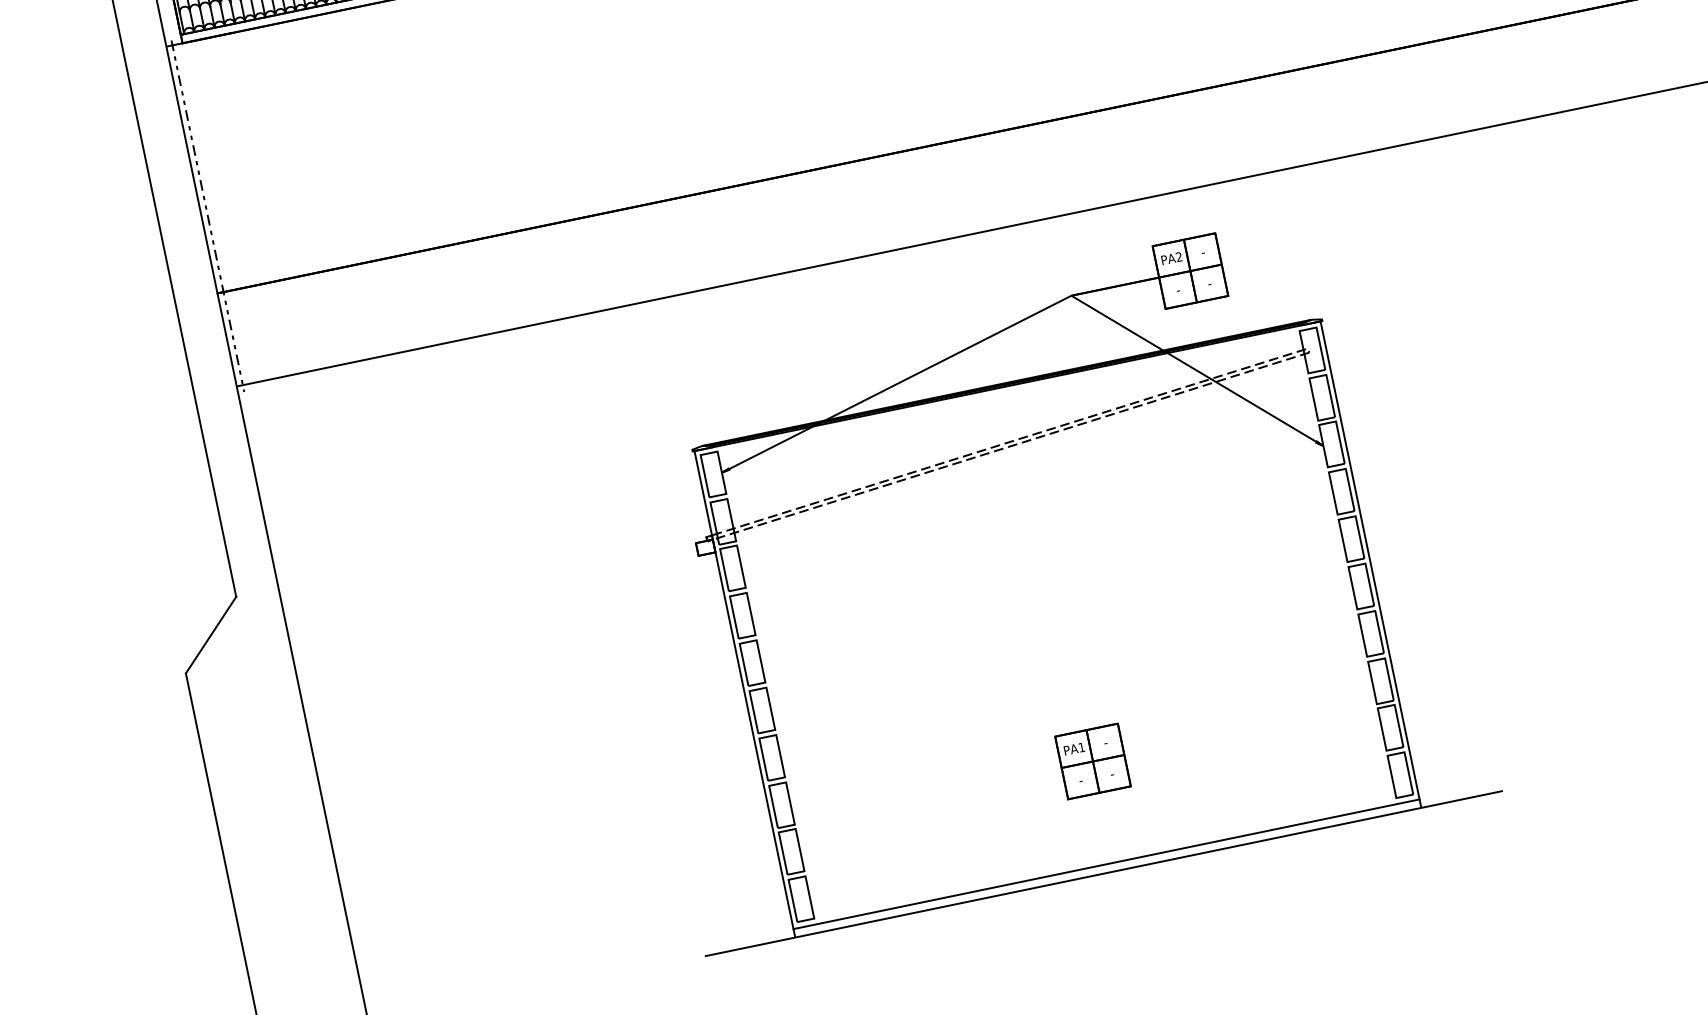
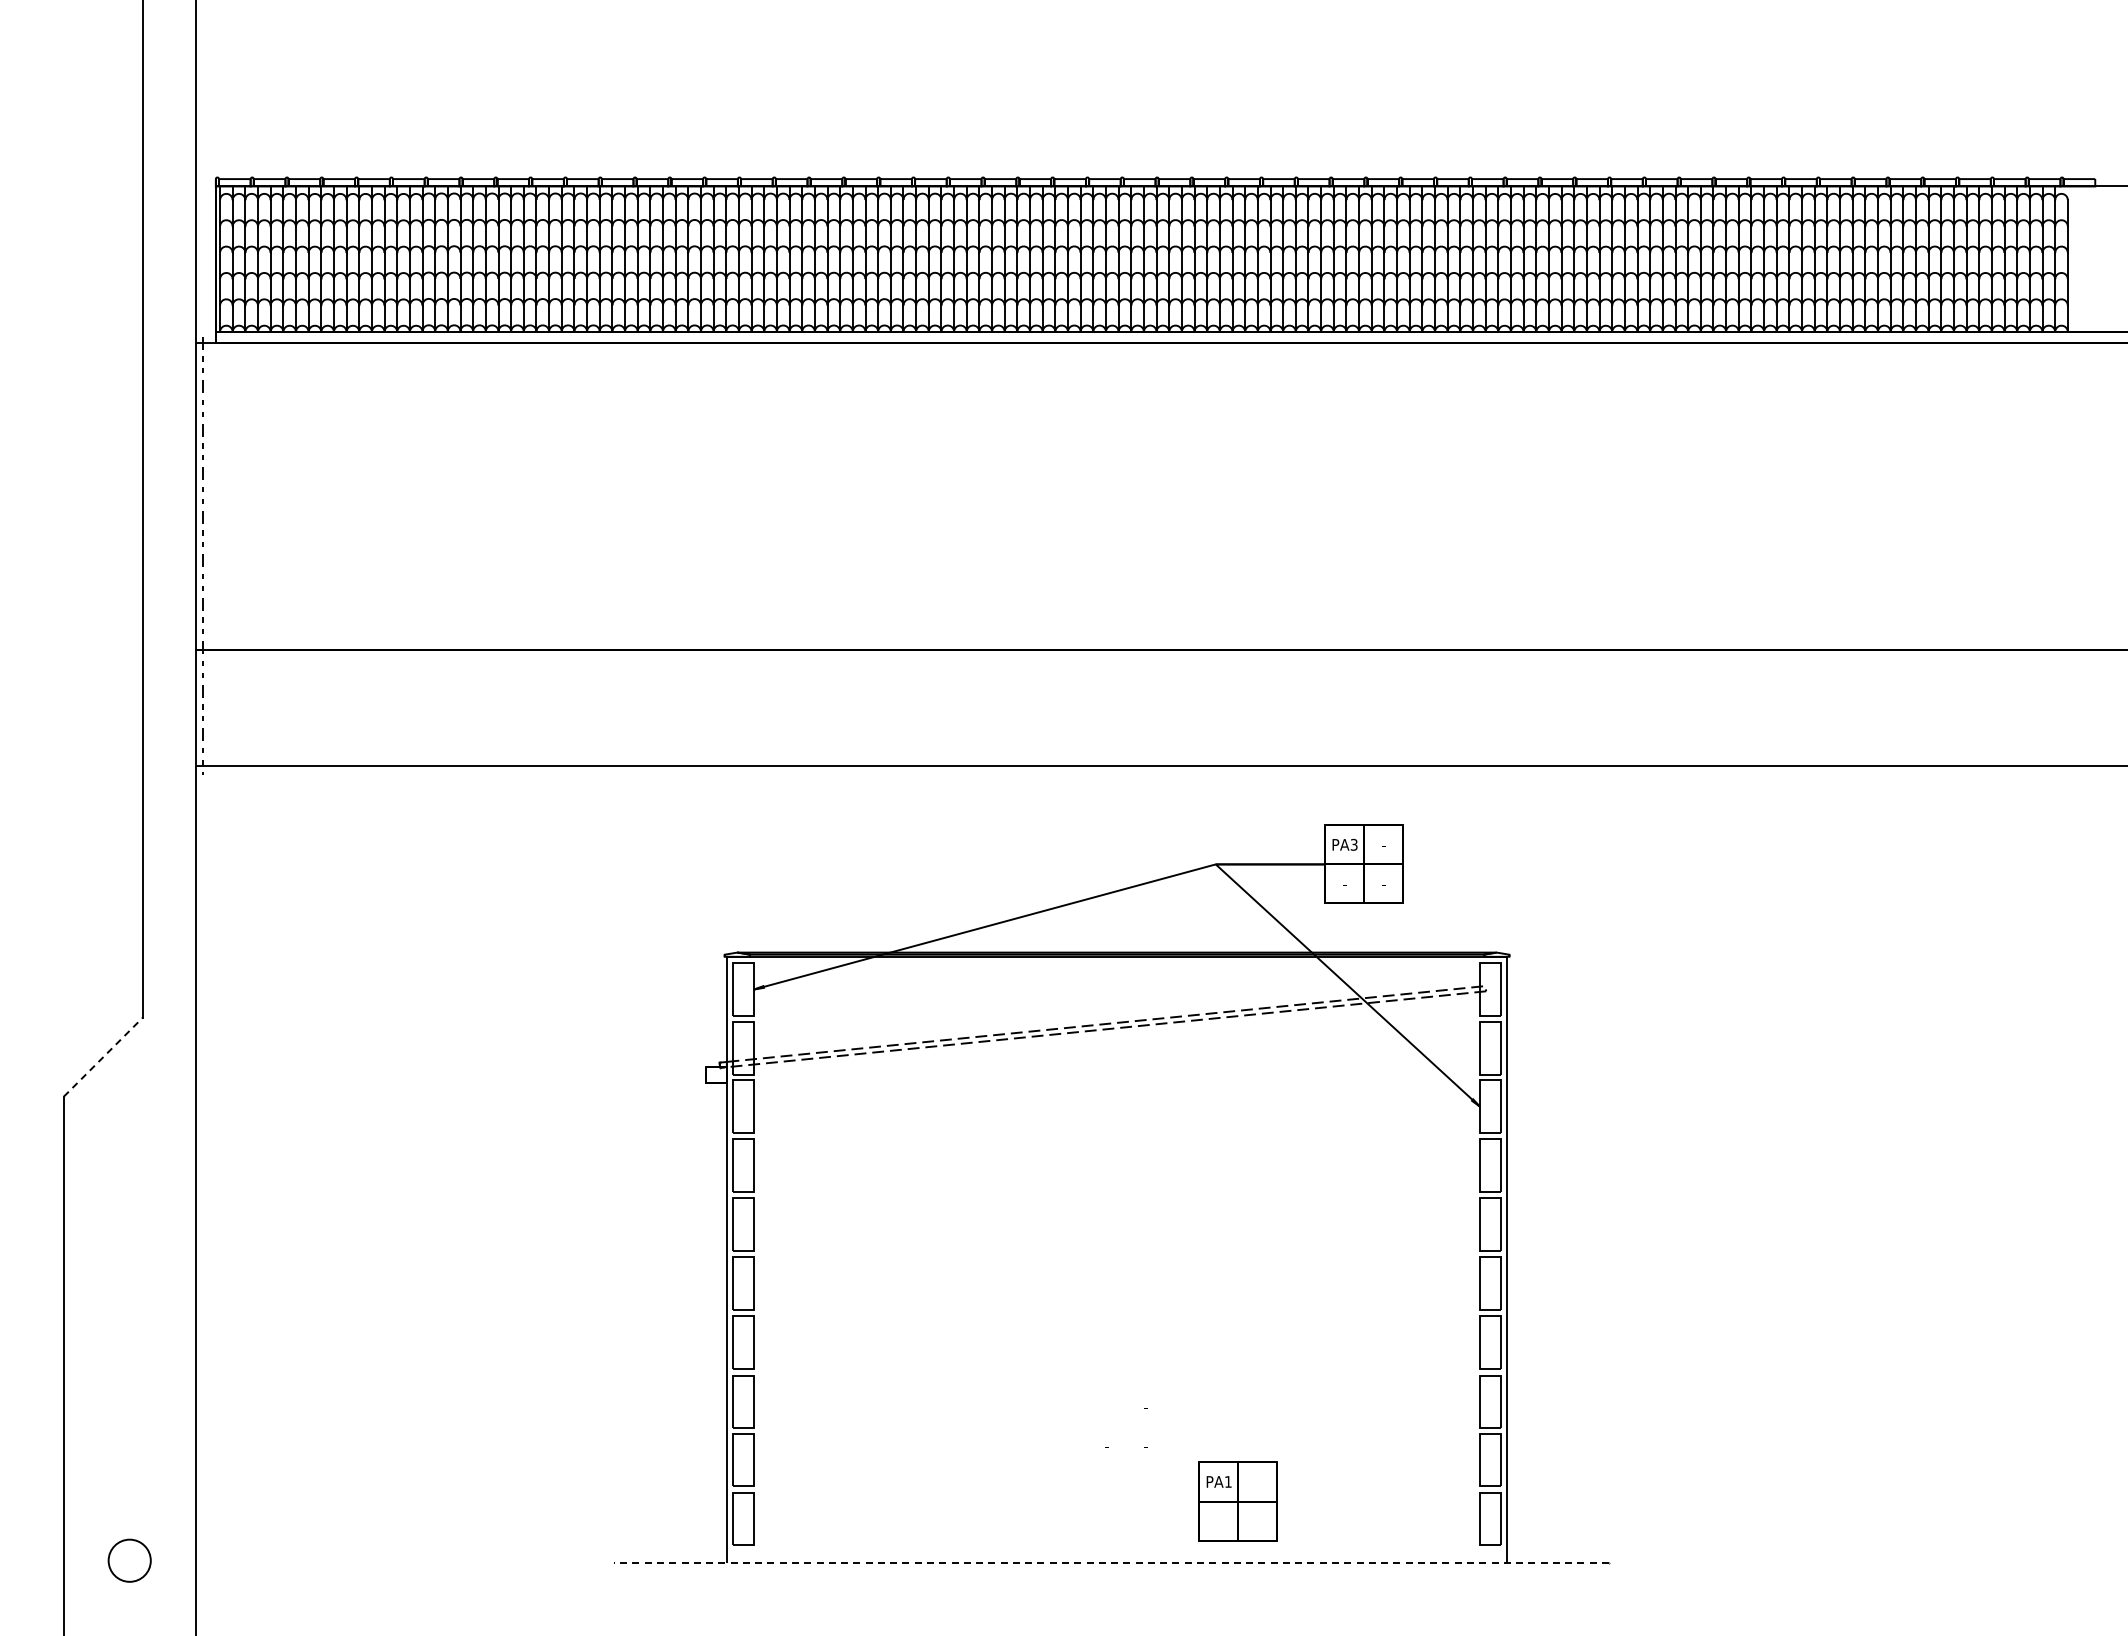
text: (1178, 256) -> (1353, 844), PA2 -> PA3
line: (211, 635) -> (103, 1057), solid -> dashed
part: (1092, 761) -> (1237, 1501), moved
line: (1106, 864) -> (1116, 1552), removed
line: (1104, 873) -> (1112, 1563), solid -> dashed

